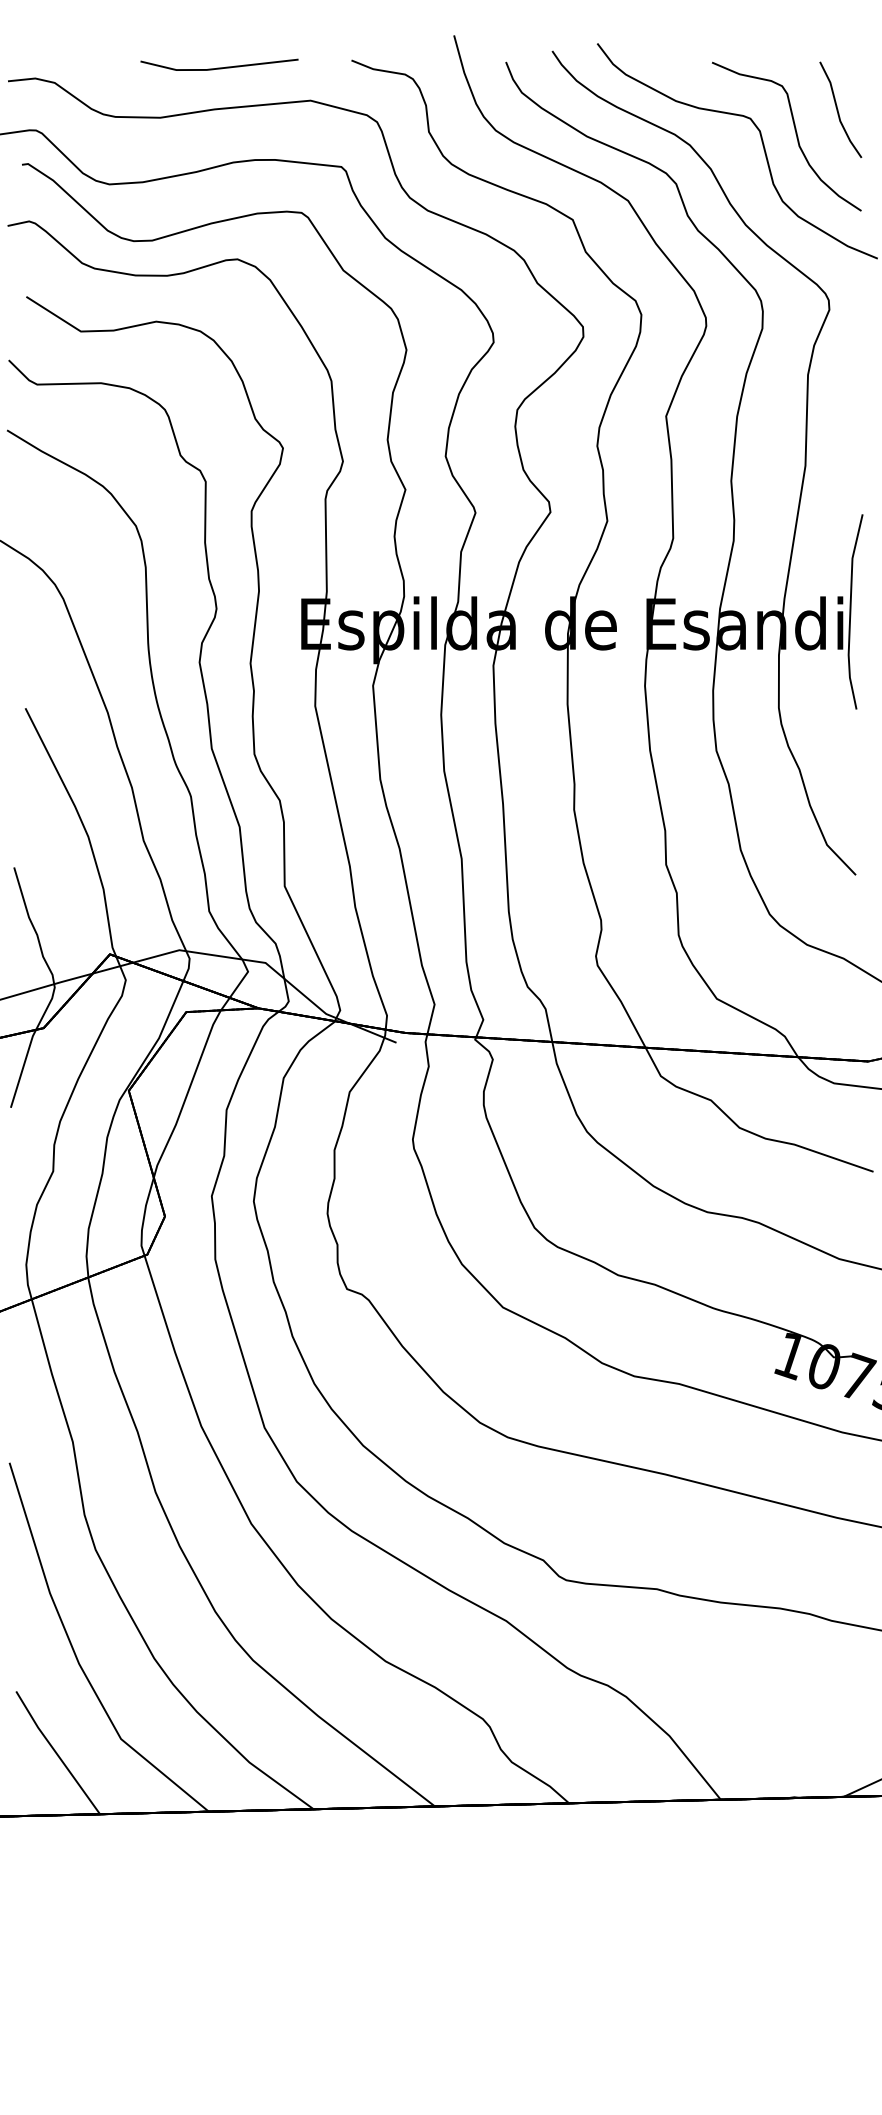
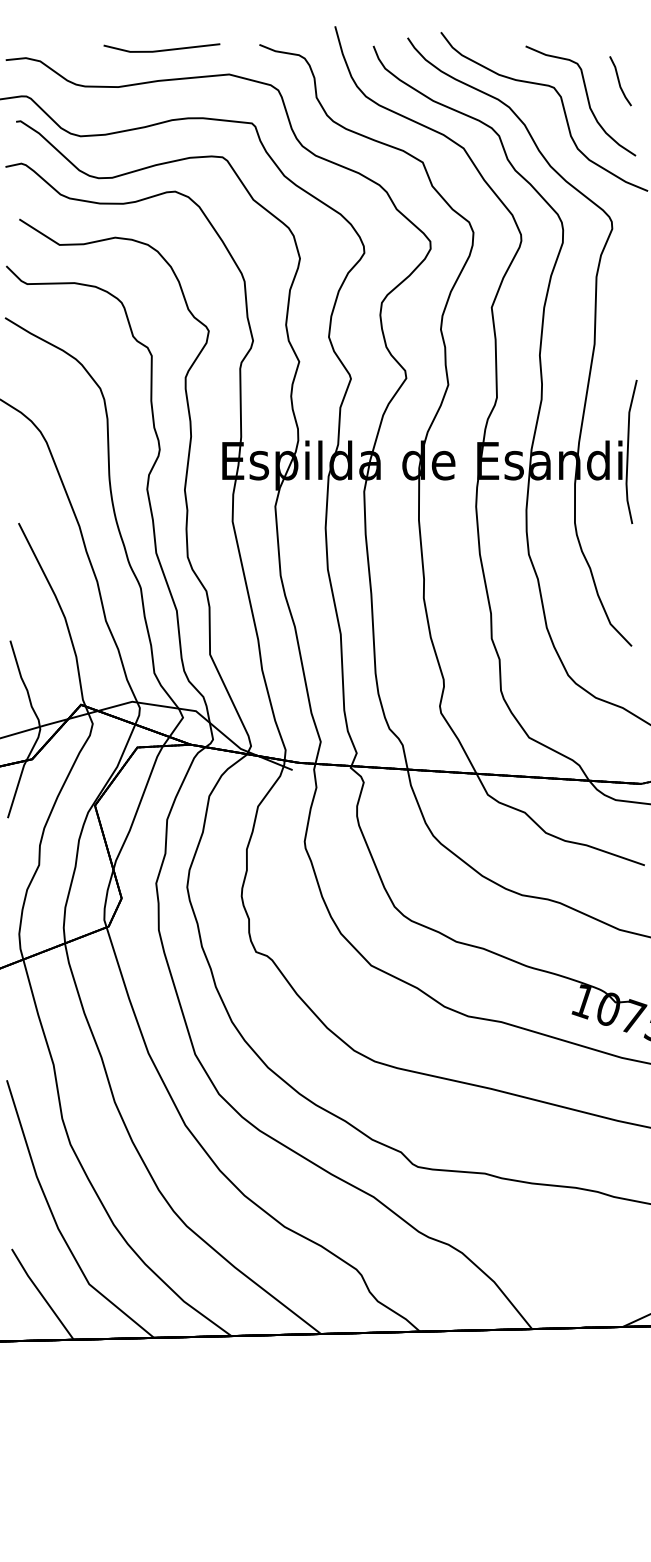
part: (840, 108) -> (620, 80), size x0.7

